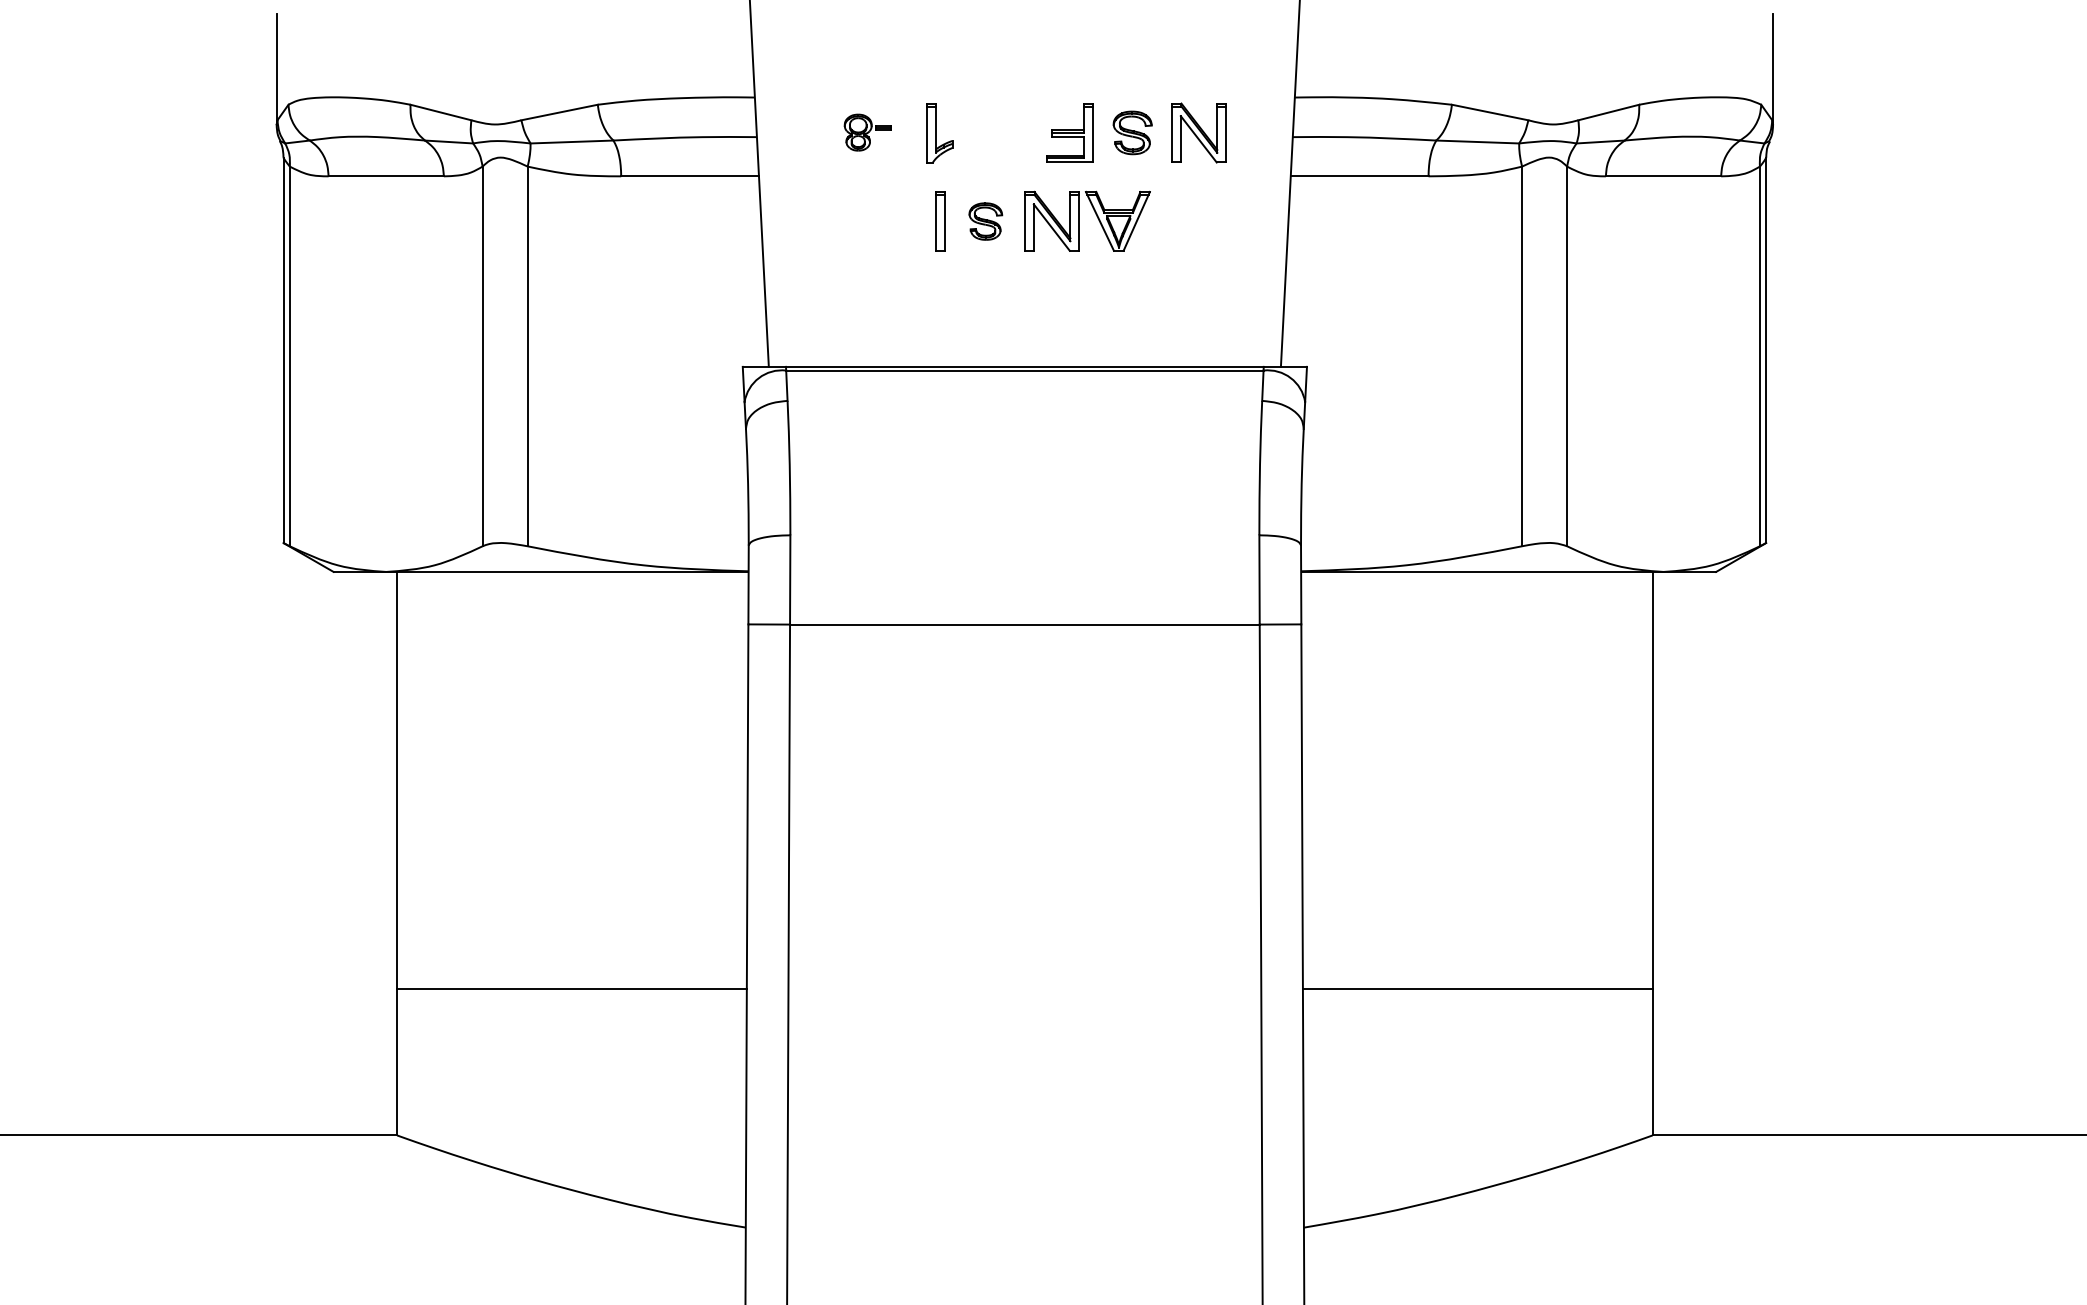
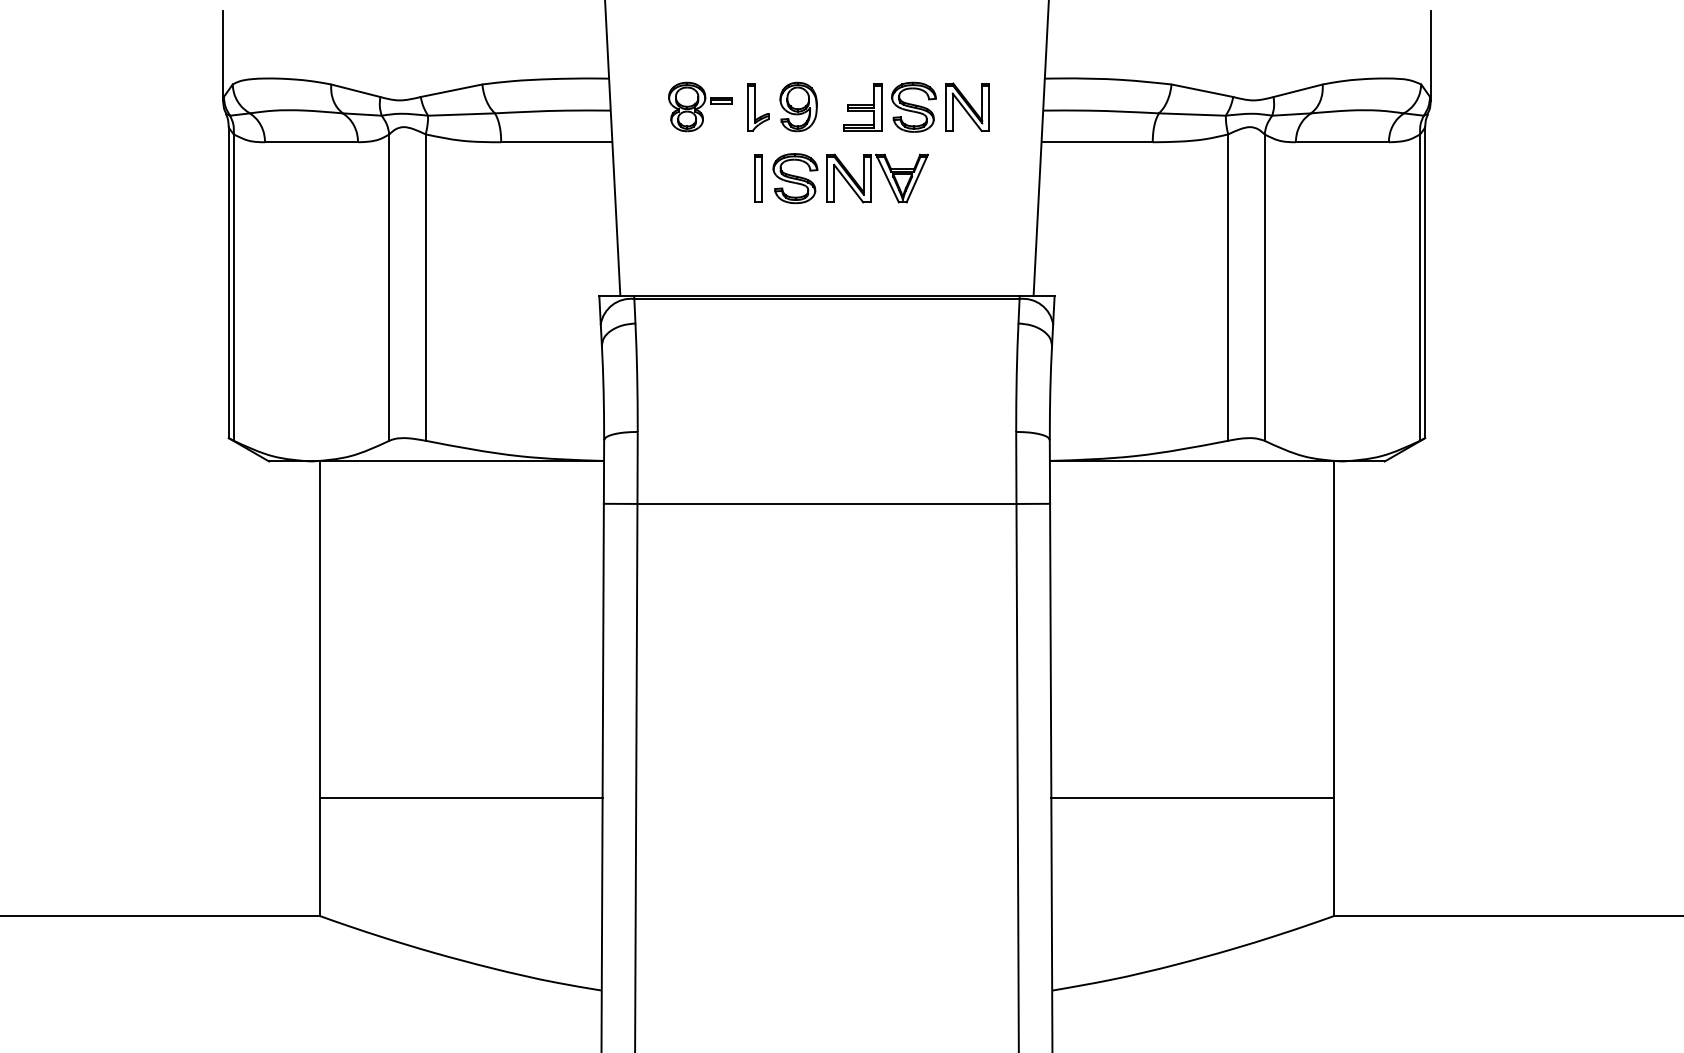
part: (868, 132) -> (700, 106), size x1.67
part: (989, 132) -> (798, 106), added
part: (1132, 132) -> (913, 106), size x1.43
part: (985, 221) -> (795, 178), size x1.67

